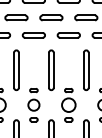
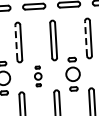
line: (14, 69) -> (16, 41), solid -> dashed
line: (83, 69) -> (85, 37), solid -> dashed
part: (33, 105) -> (37, 76), size x0.6

